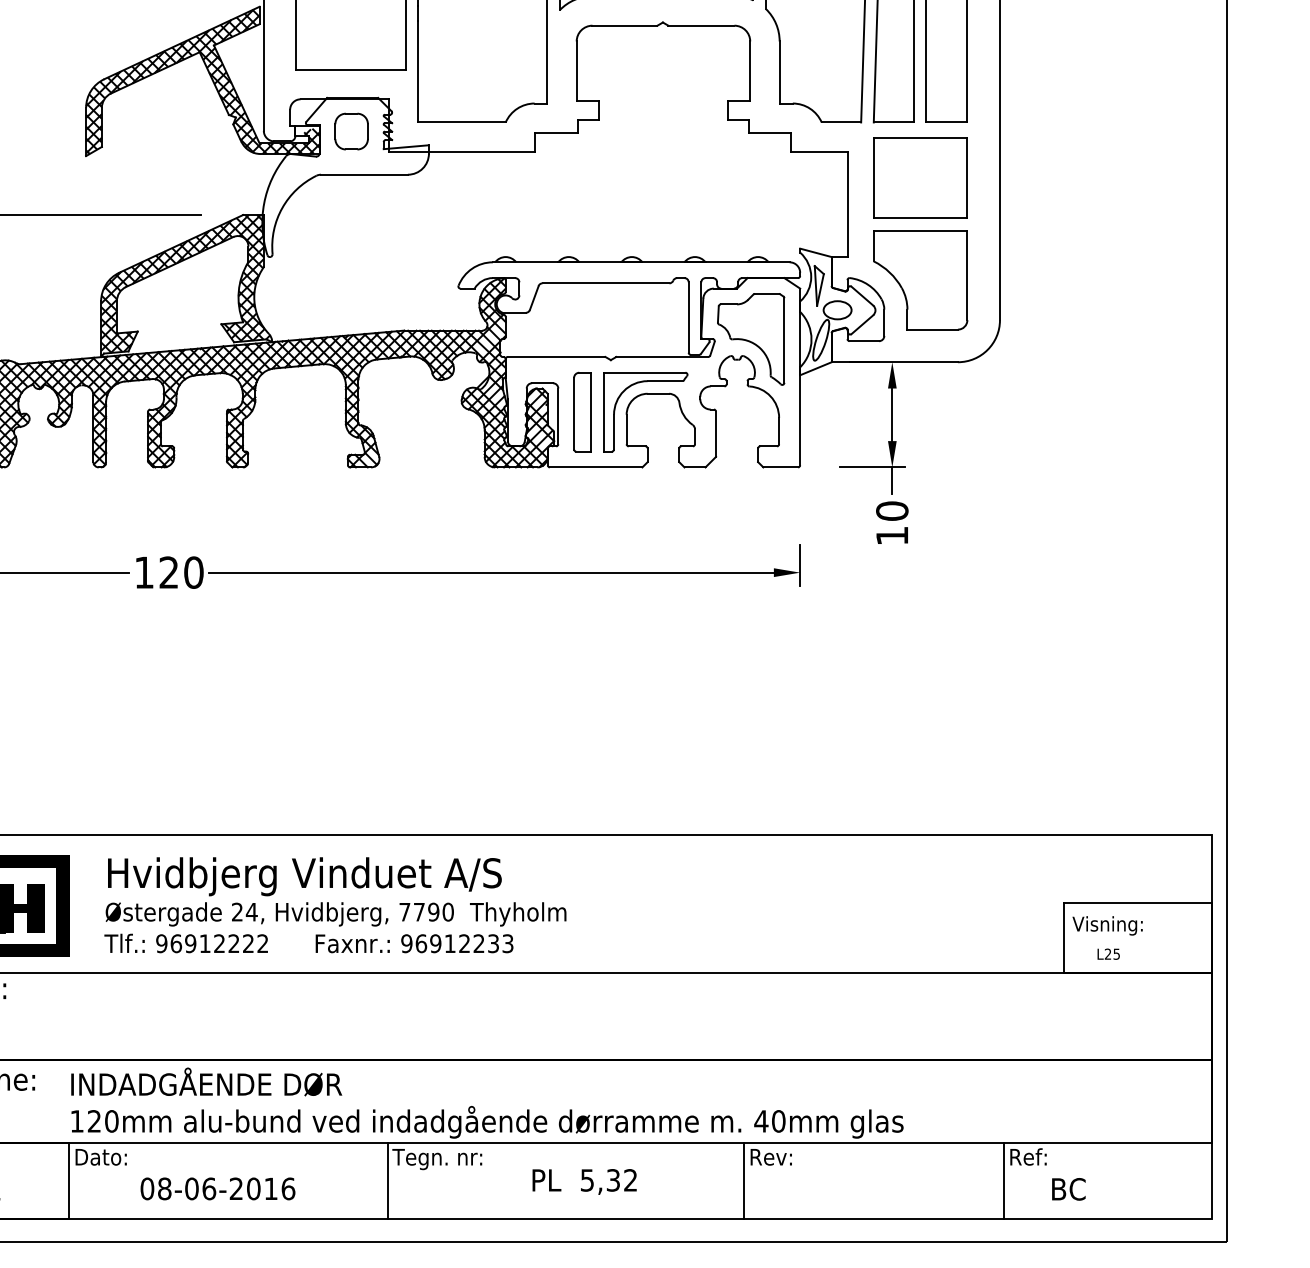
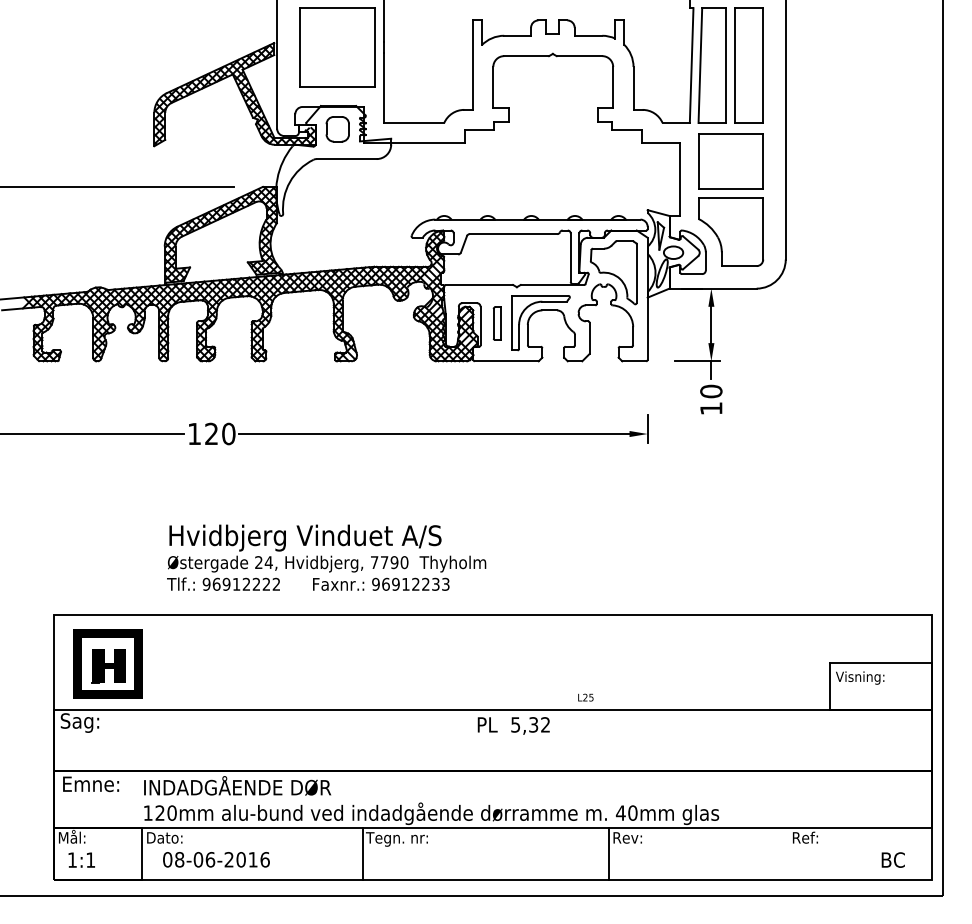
part: (581, 412) -> (496, 323), size x0.6
text: (335, 904) -> (326, 557), moved
text: (1108, 954) -> (585, 697), moved
text: (584, 1181) -> (513, 725), moved
line: (1003, 1181) -> (788, 854), removed
text: (218, 1188) -> (216, 859), moved
text: (1067, 1188) -> (892, 859), moved

